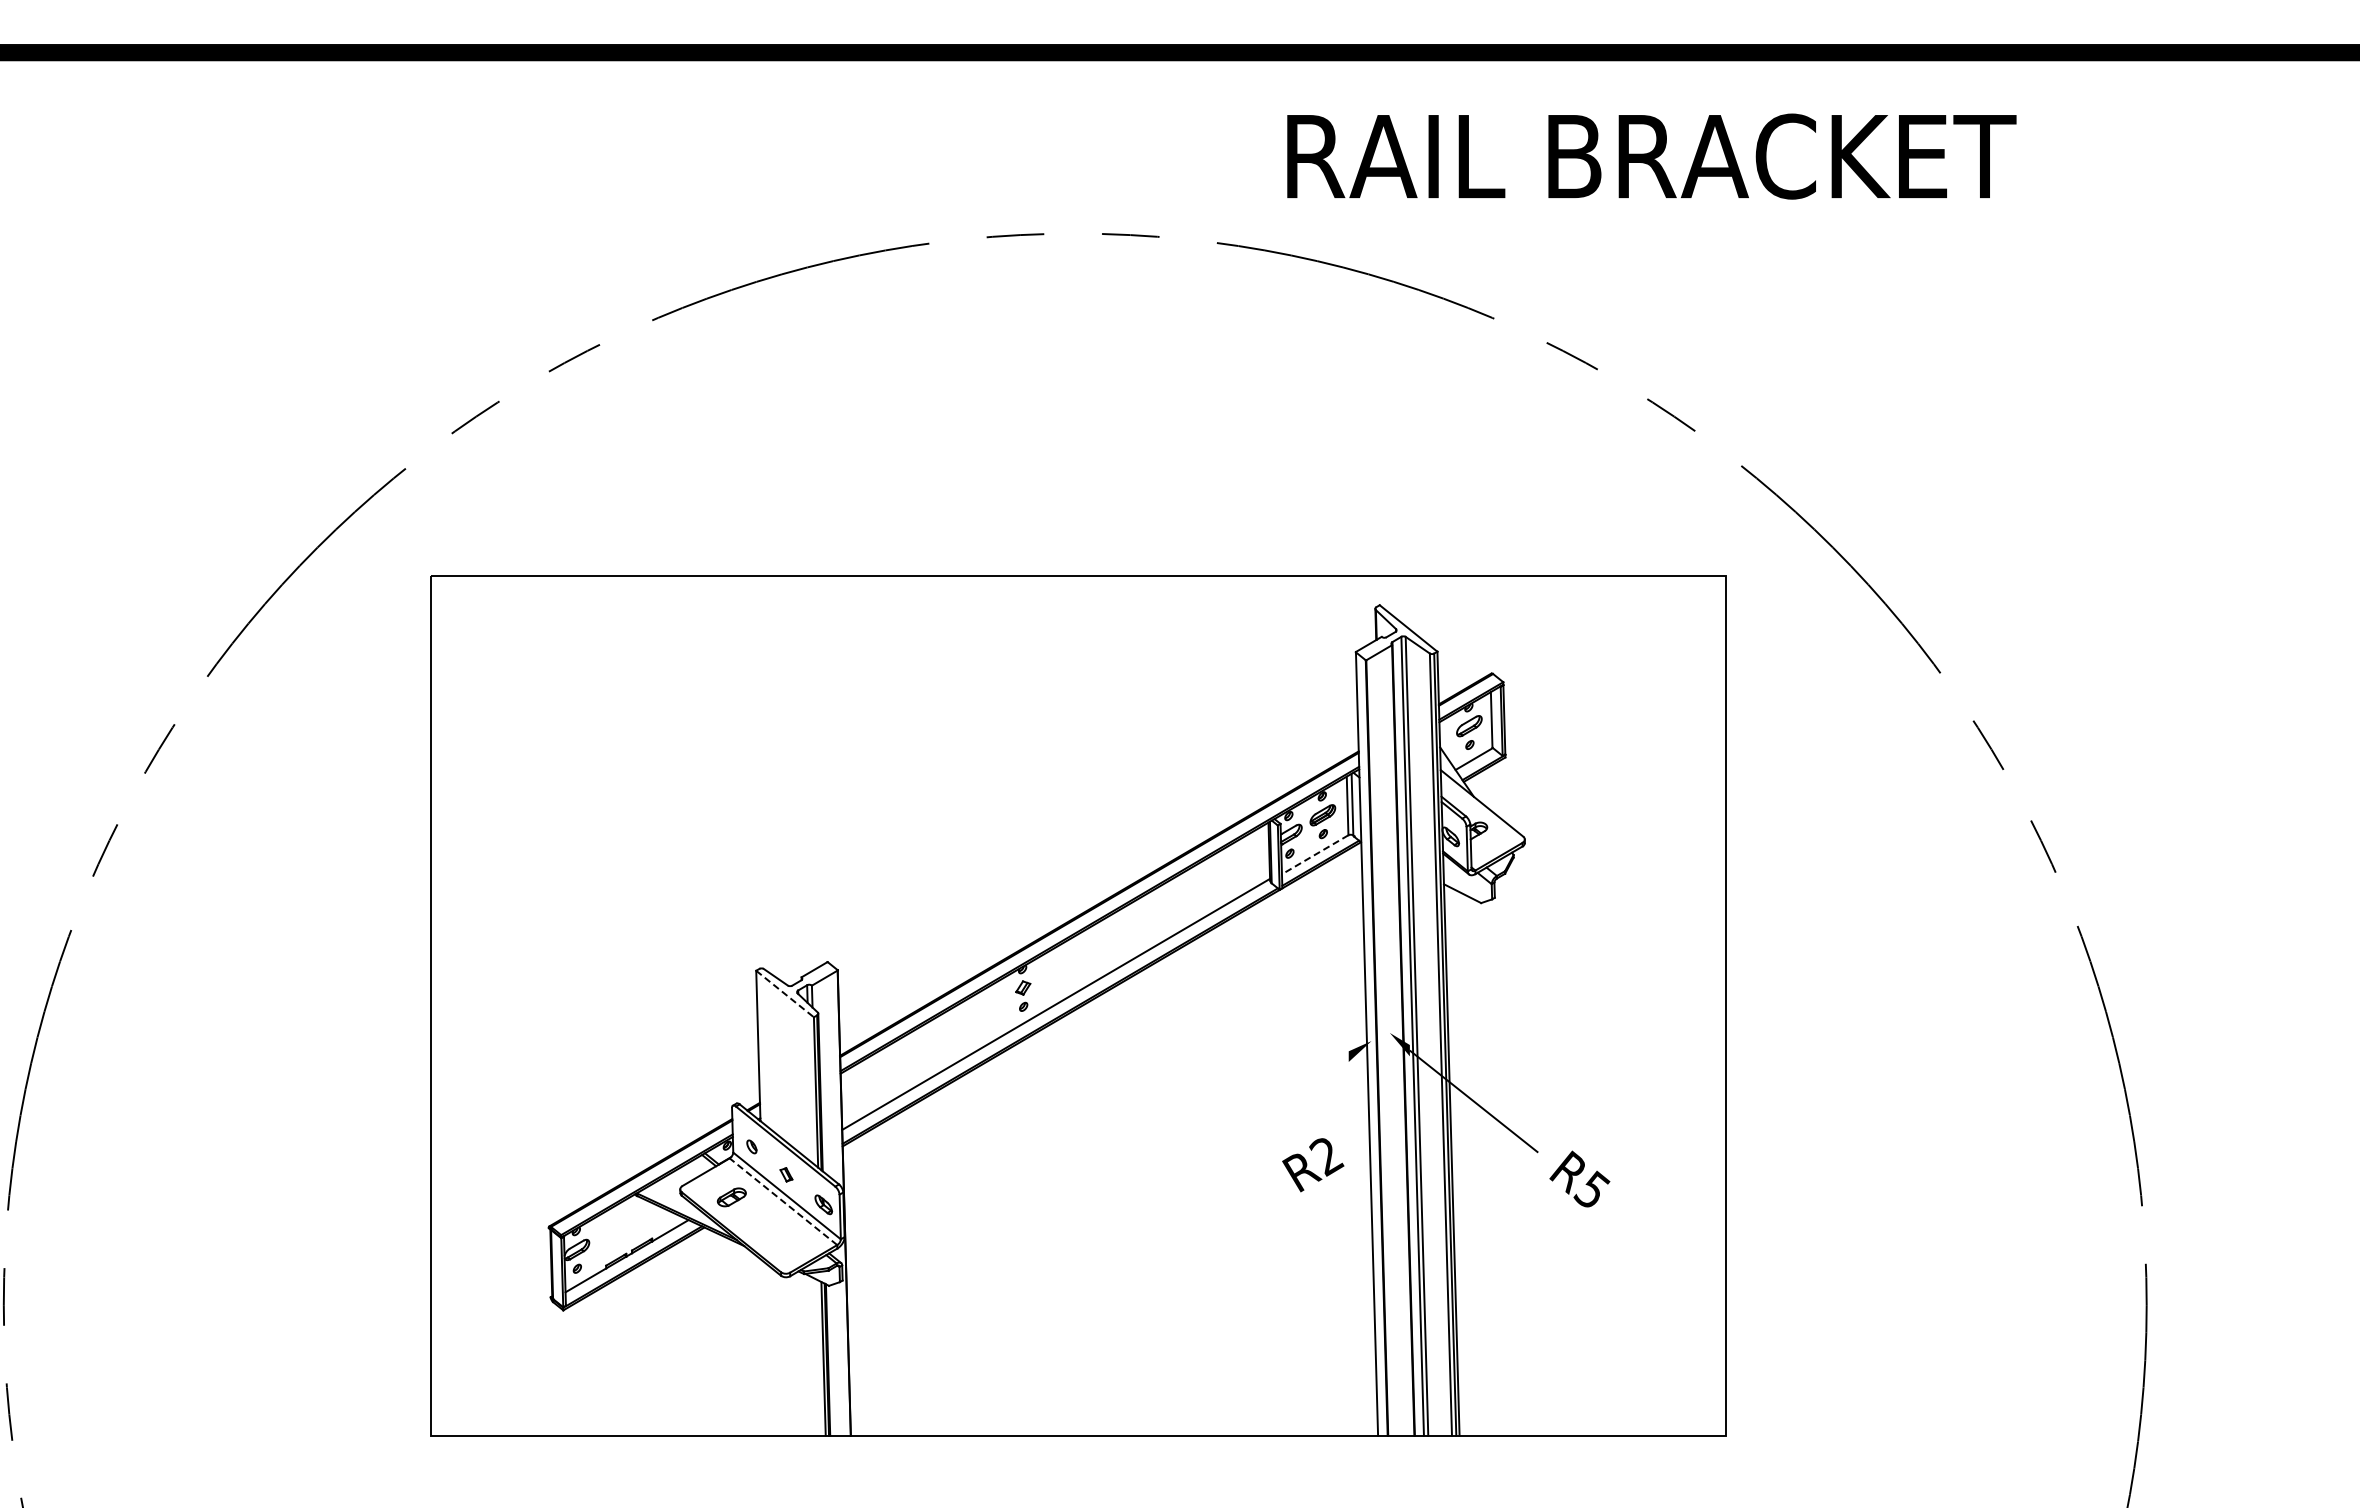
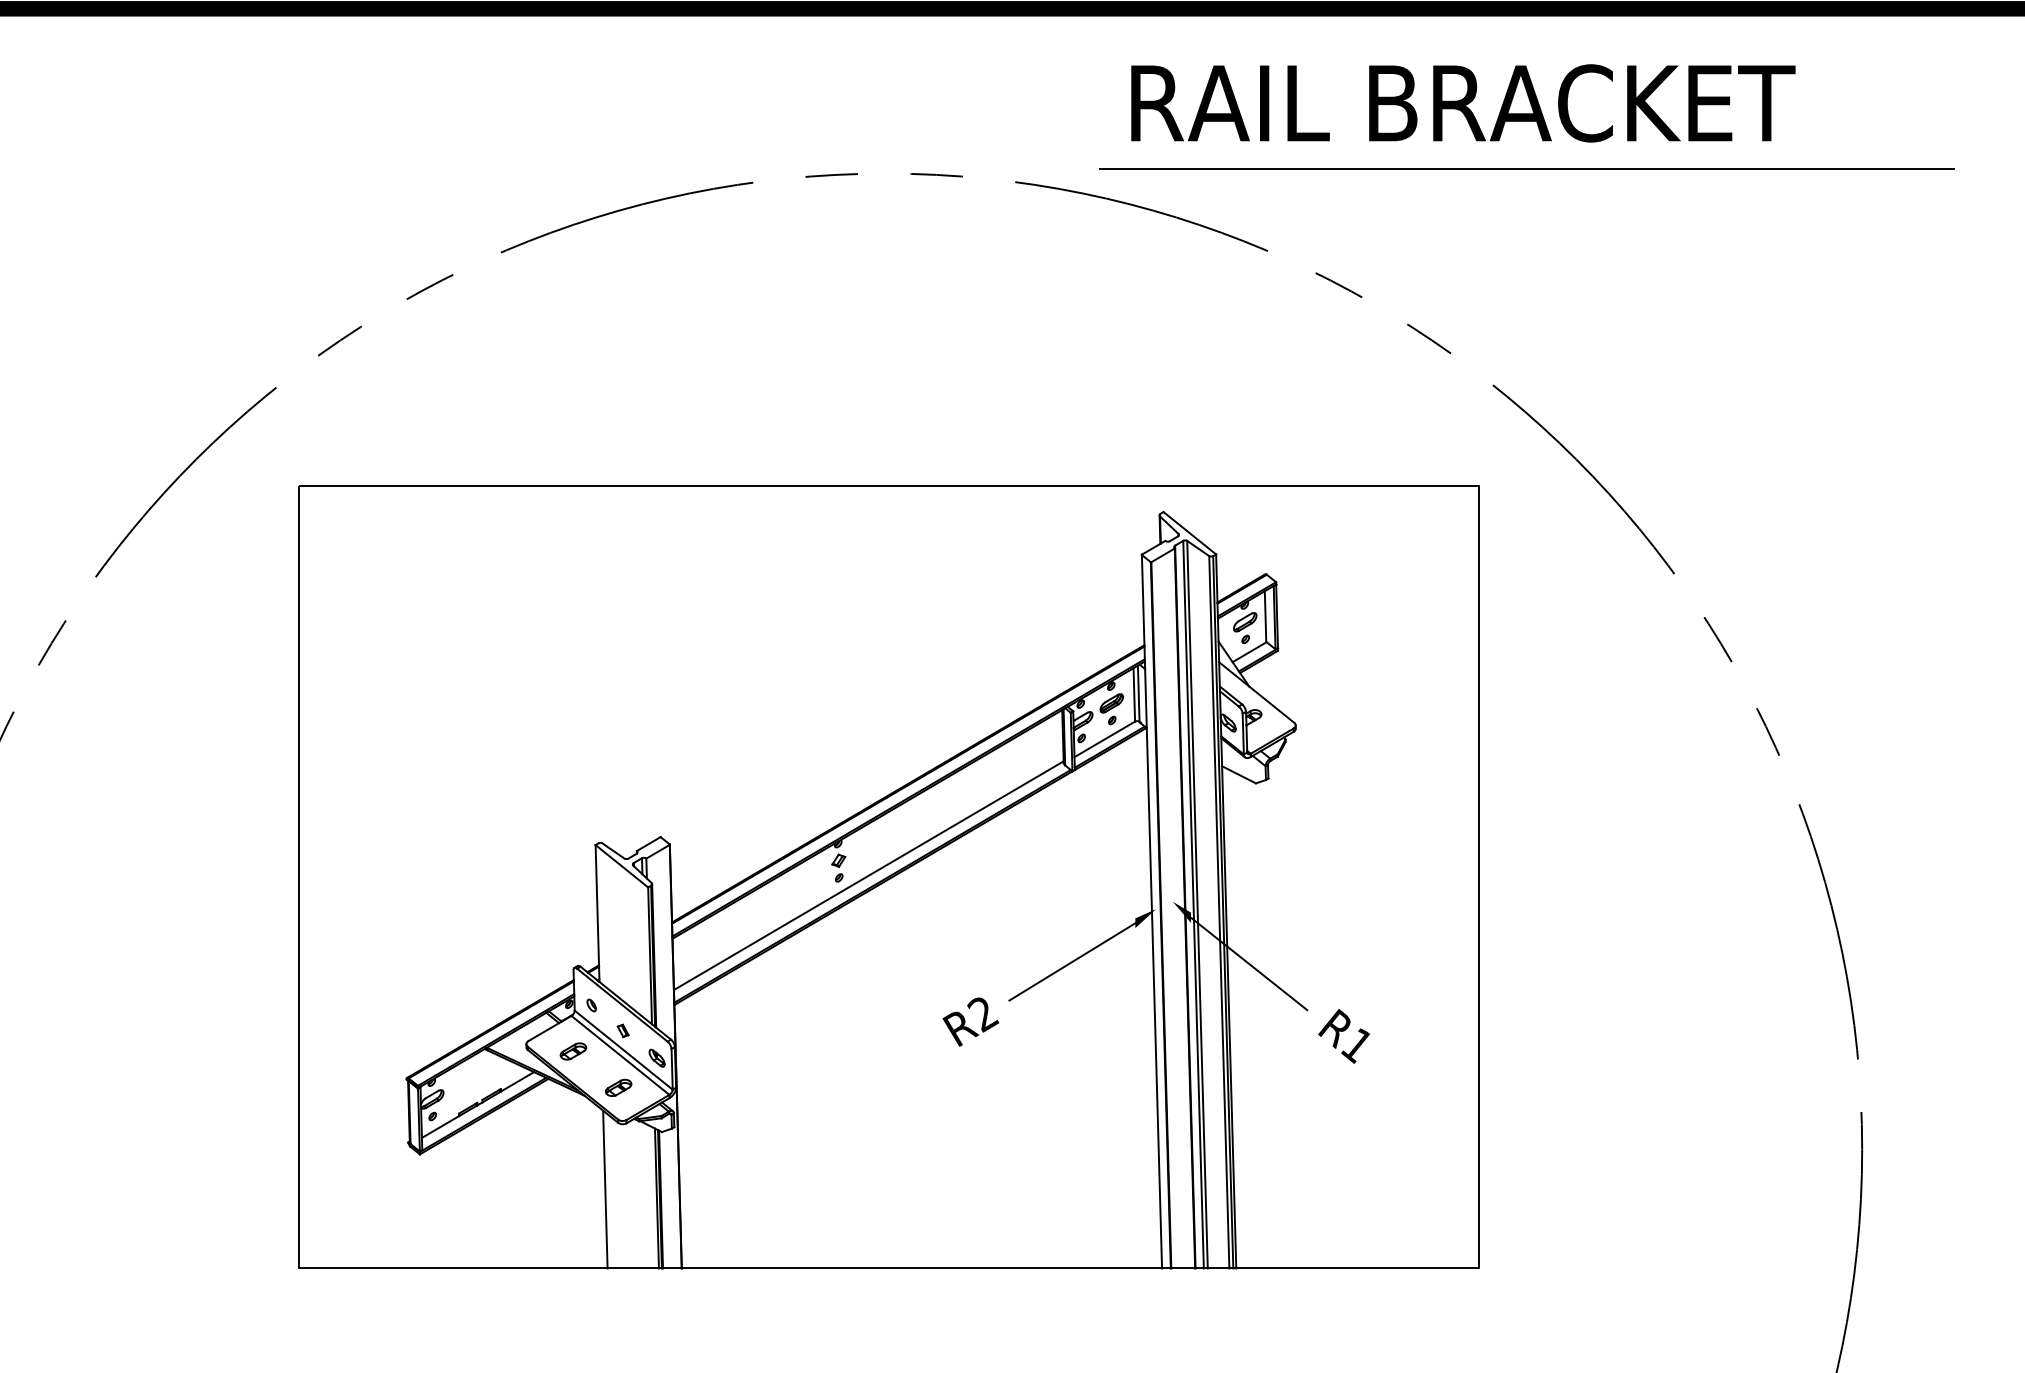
text: (1651, 156) -> (1463, 103), moved
line: (1778, 228) -> (1526, 168), added
line: (1315, 854) -> (1105, 739), dashed -> solid
line: (785, 994) -> (622, 866), dashed -> solid
line: (1279, 1098) -> (1072, 961), added
text: (1313, 1165) -> (971, 1022), moved
text: (1591, 1190) -> (1356, 1045), R5 -> R1
line: (783, 1201) -> (620, 1055), dashed -> solid
part: (781, 1237) -> (618, 1088), added
line: (766, 1348) -> (604, 1189), added

